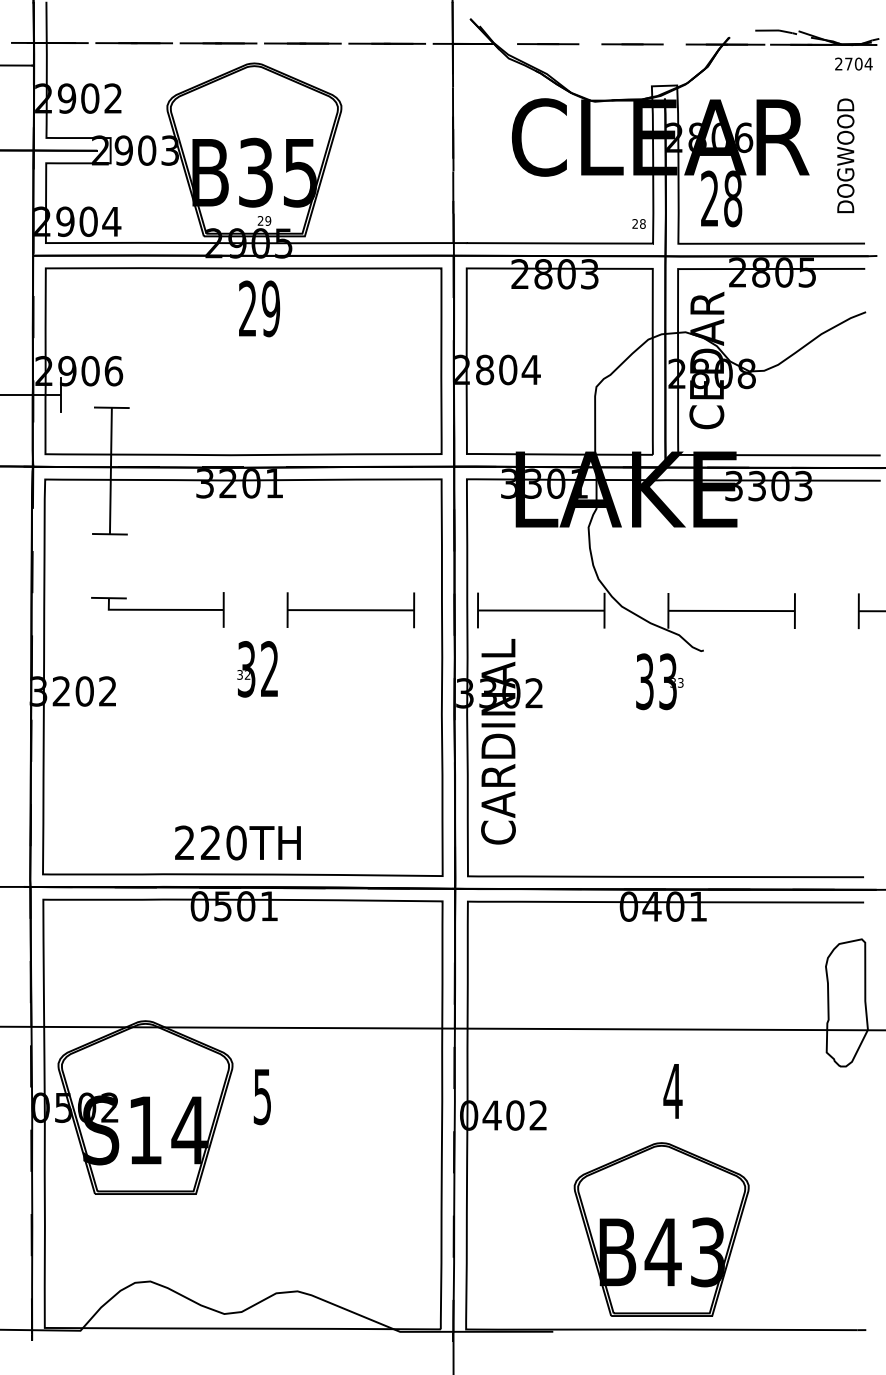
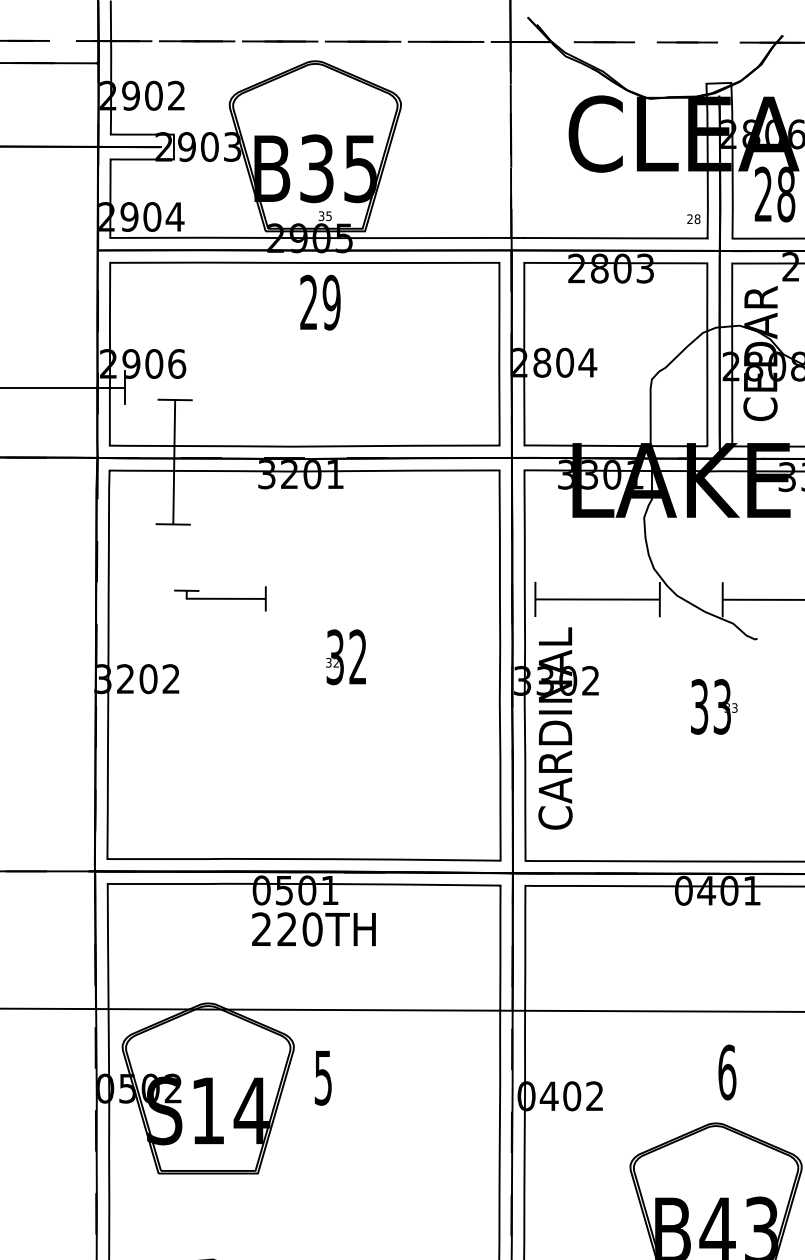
text: (264, 220) -> (325, 215), 29 -> 35
part: (157, 609) -> (220, 598), size x0.7
part: (350, 610) -> (409, 599), removed
text: (257, 669) -> (345, 657), moved
text: (659, 681) -> (713, 706), moved
text: (237, 842) -> (313, 928), moved
text: (672, 1091) -> (726, 1072), 4 -> 6

